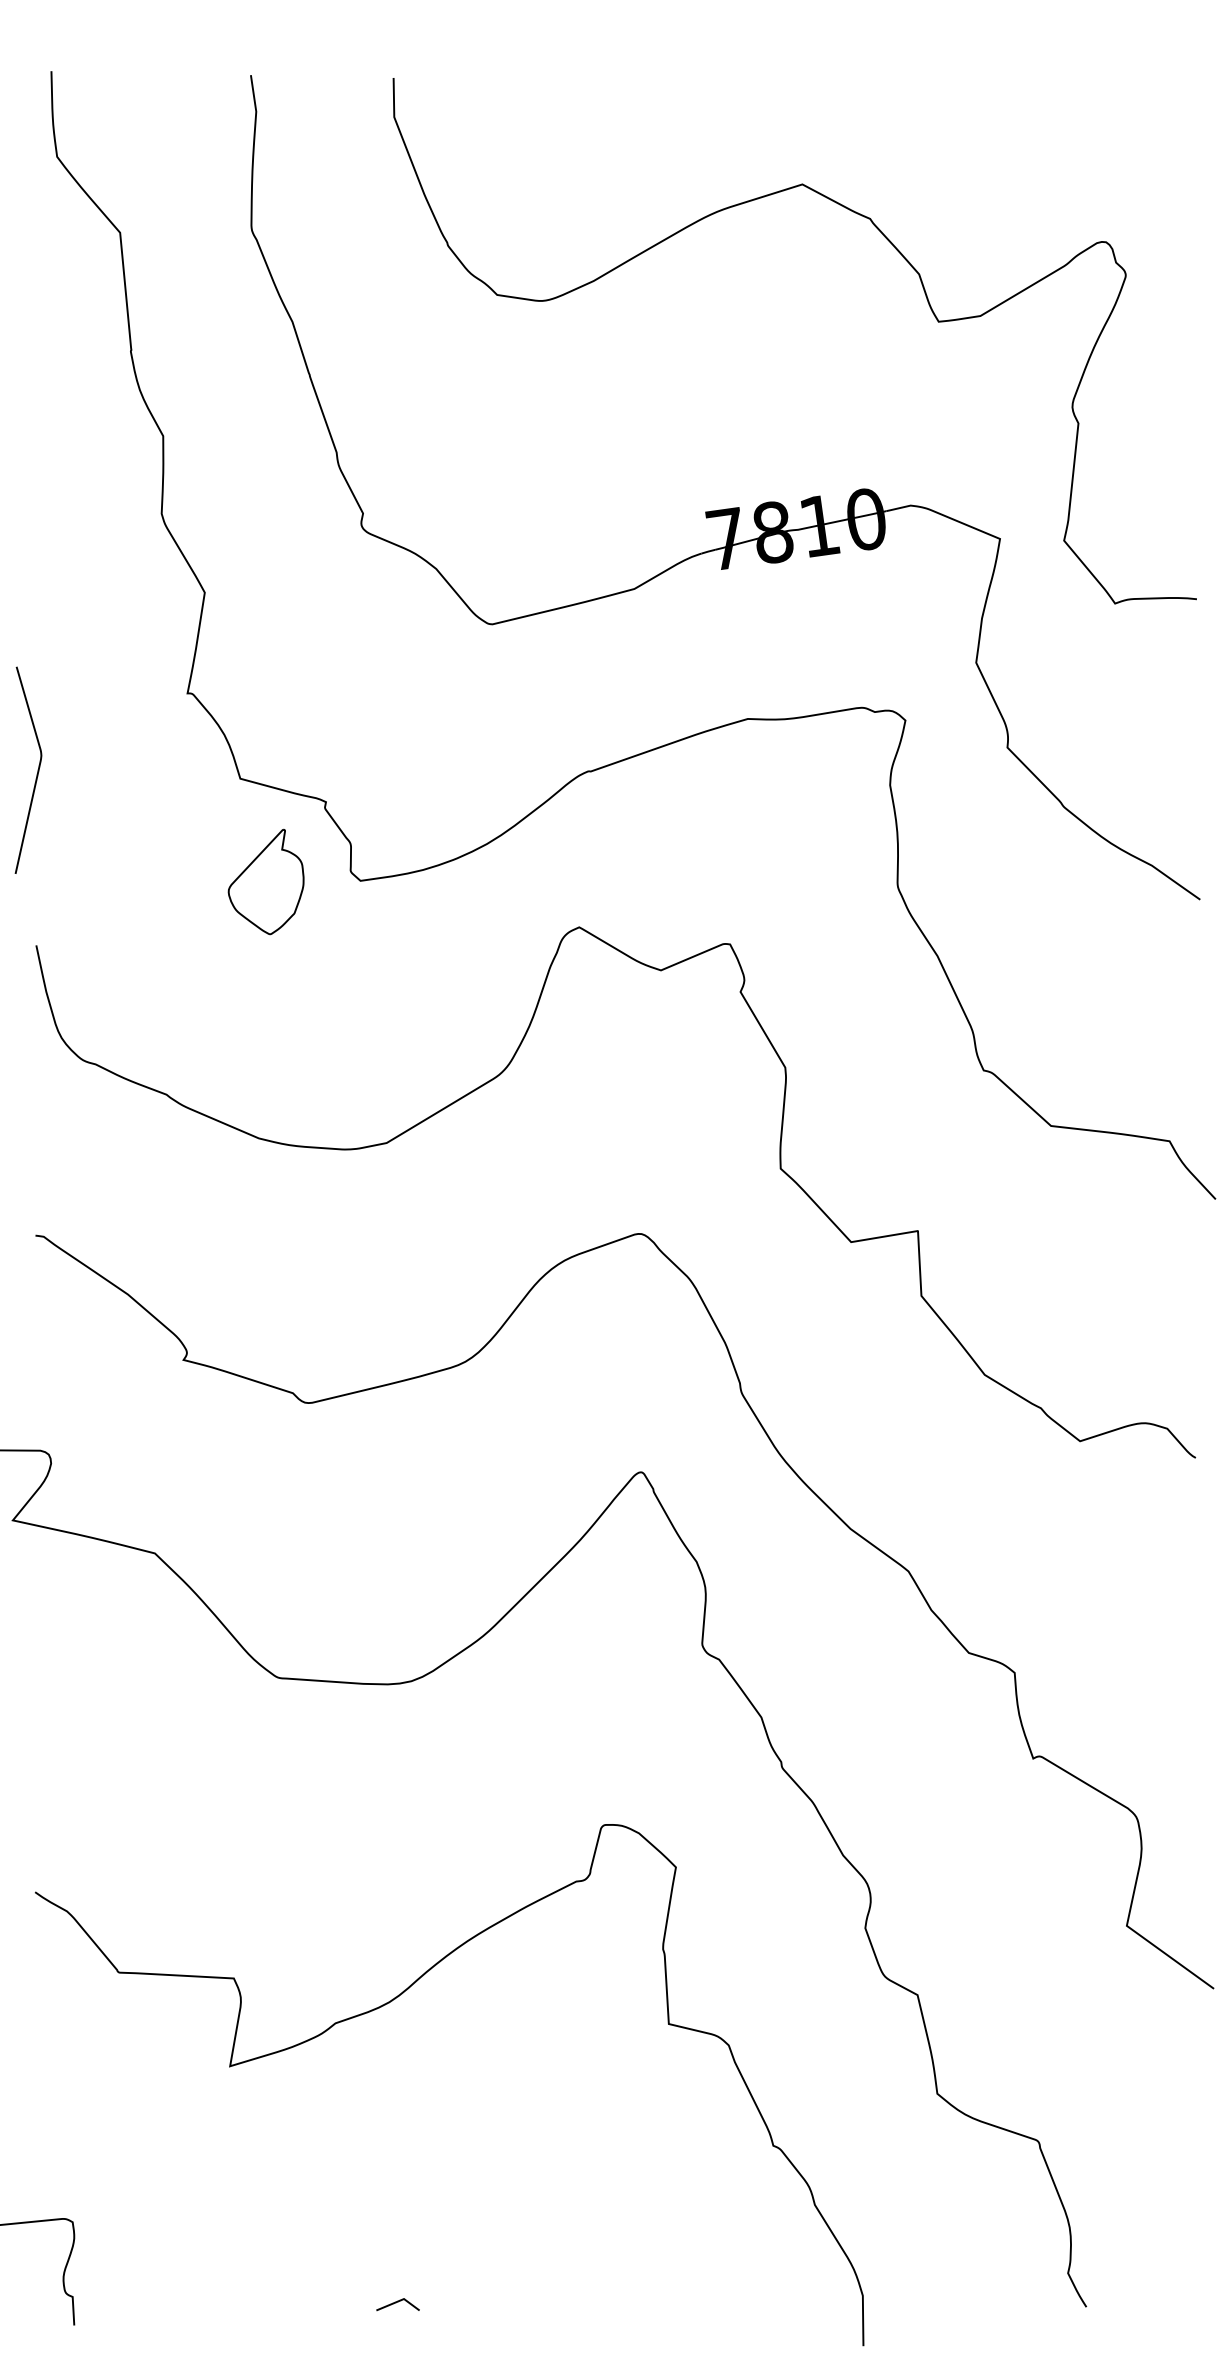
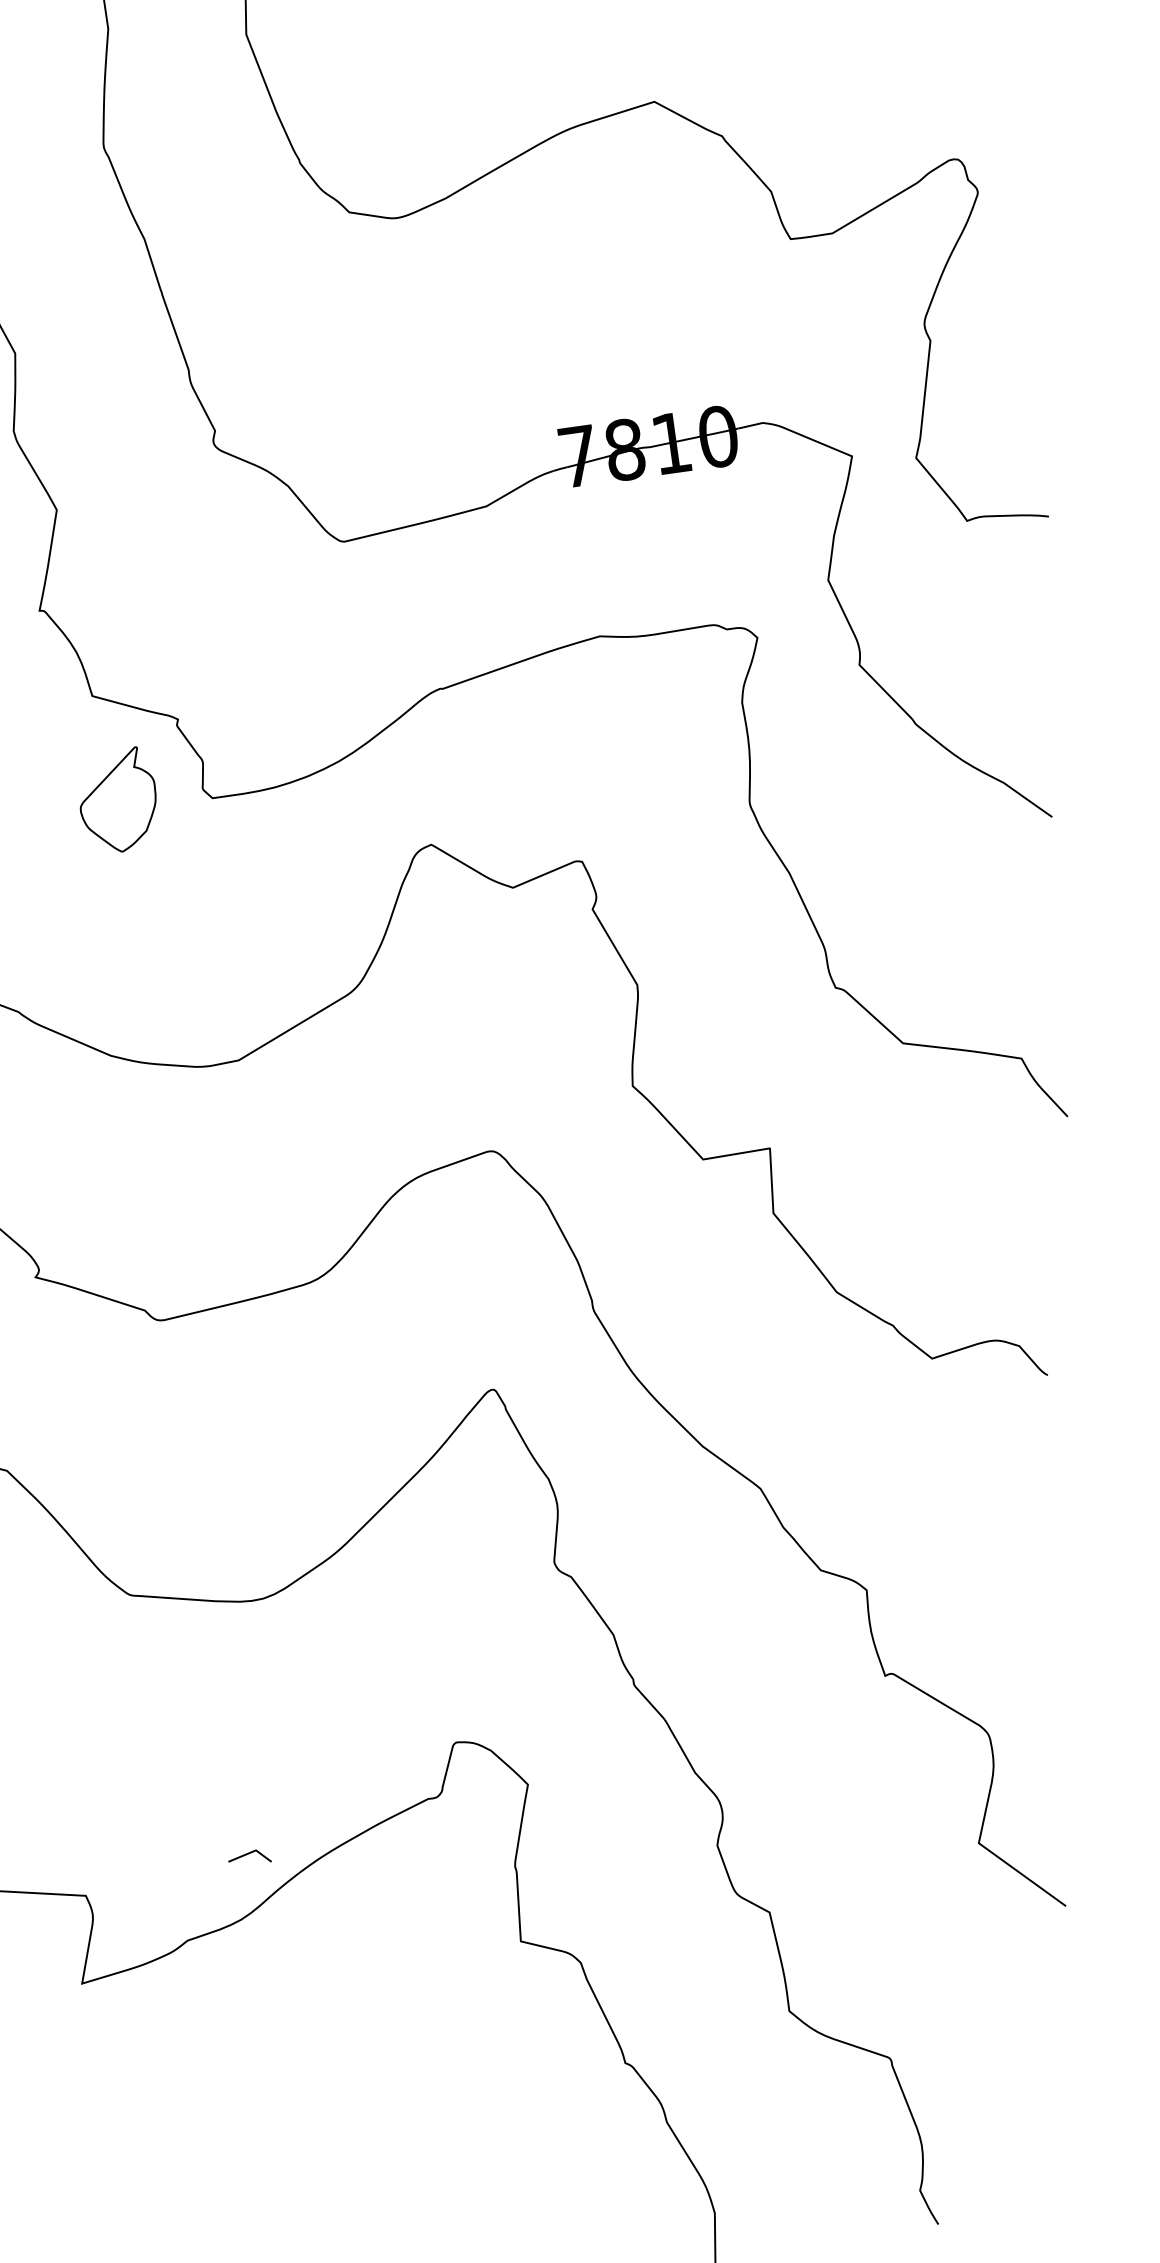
line: (396, 2303) -> (248, 1854), moved

